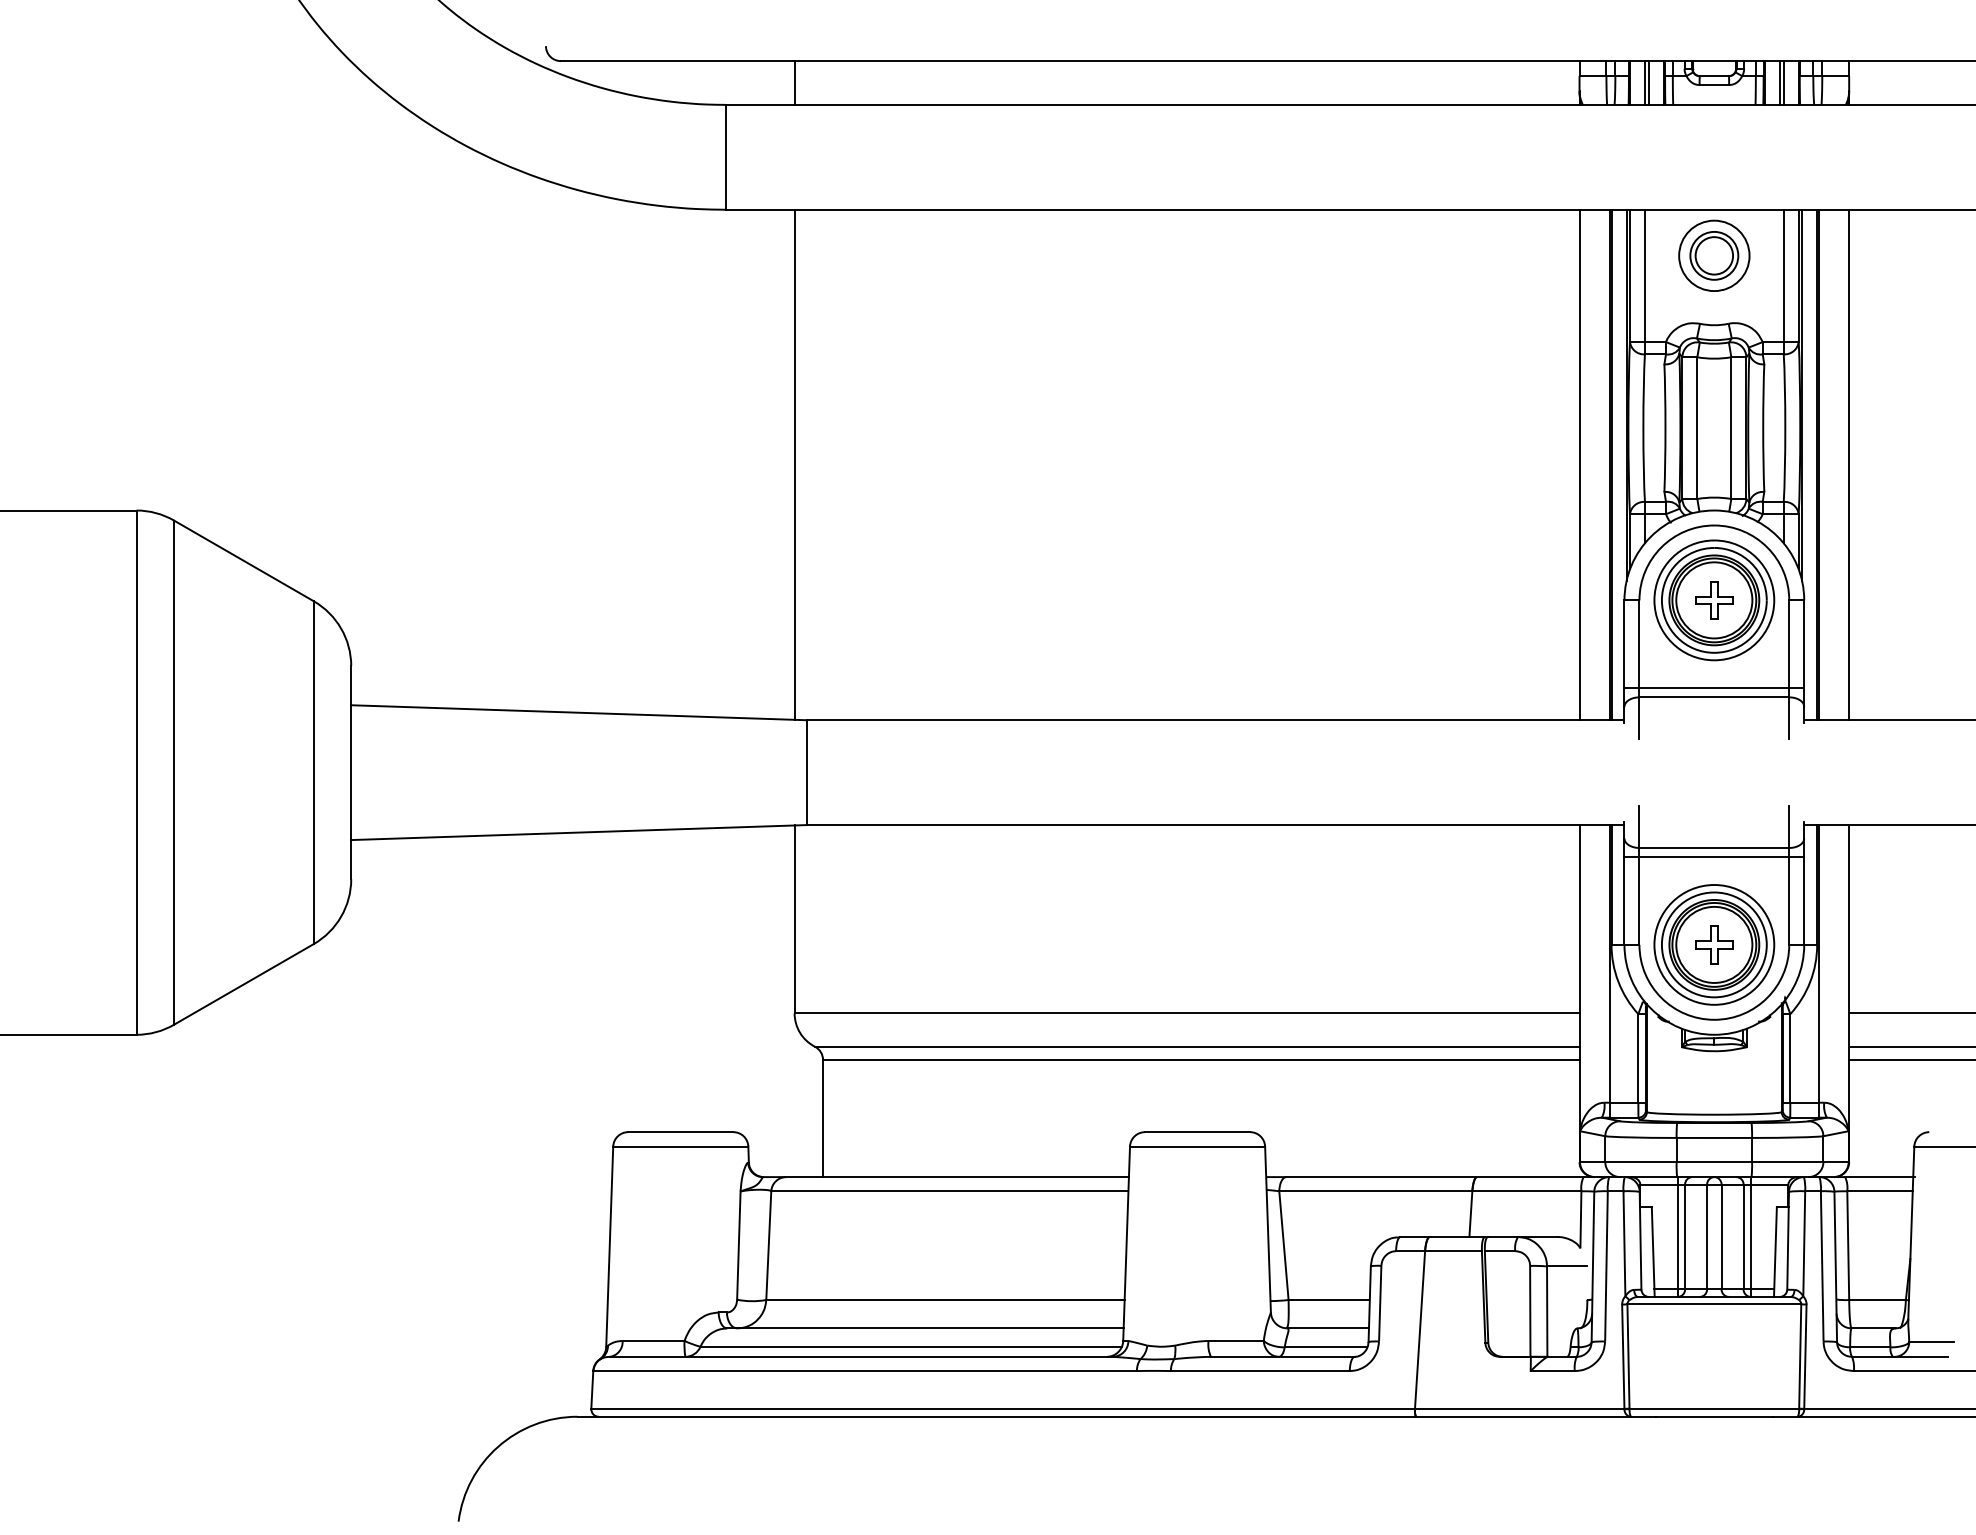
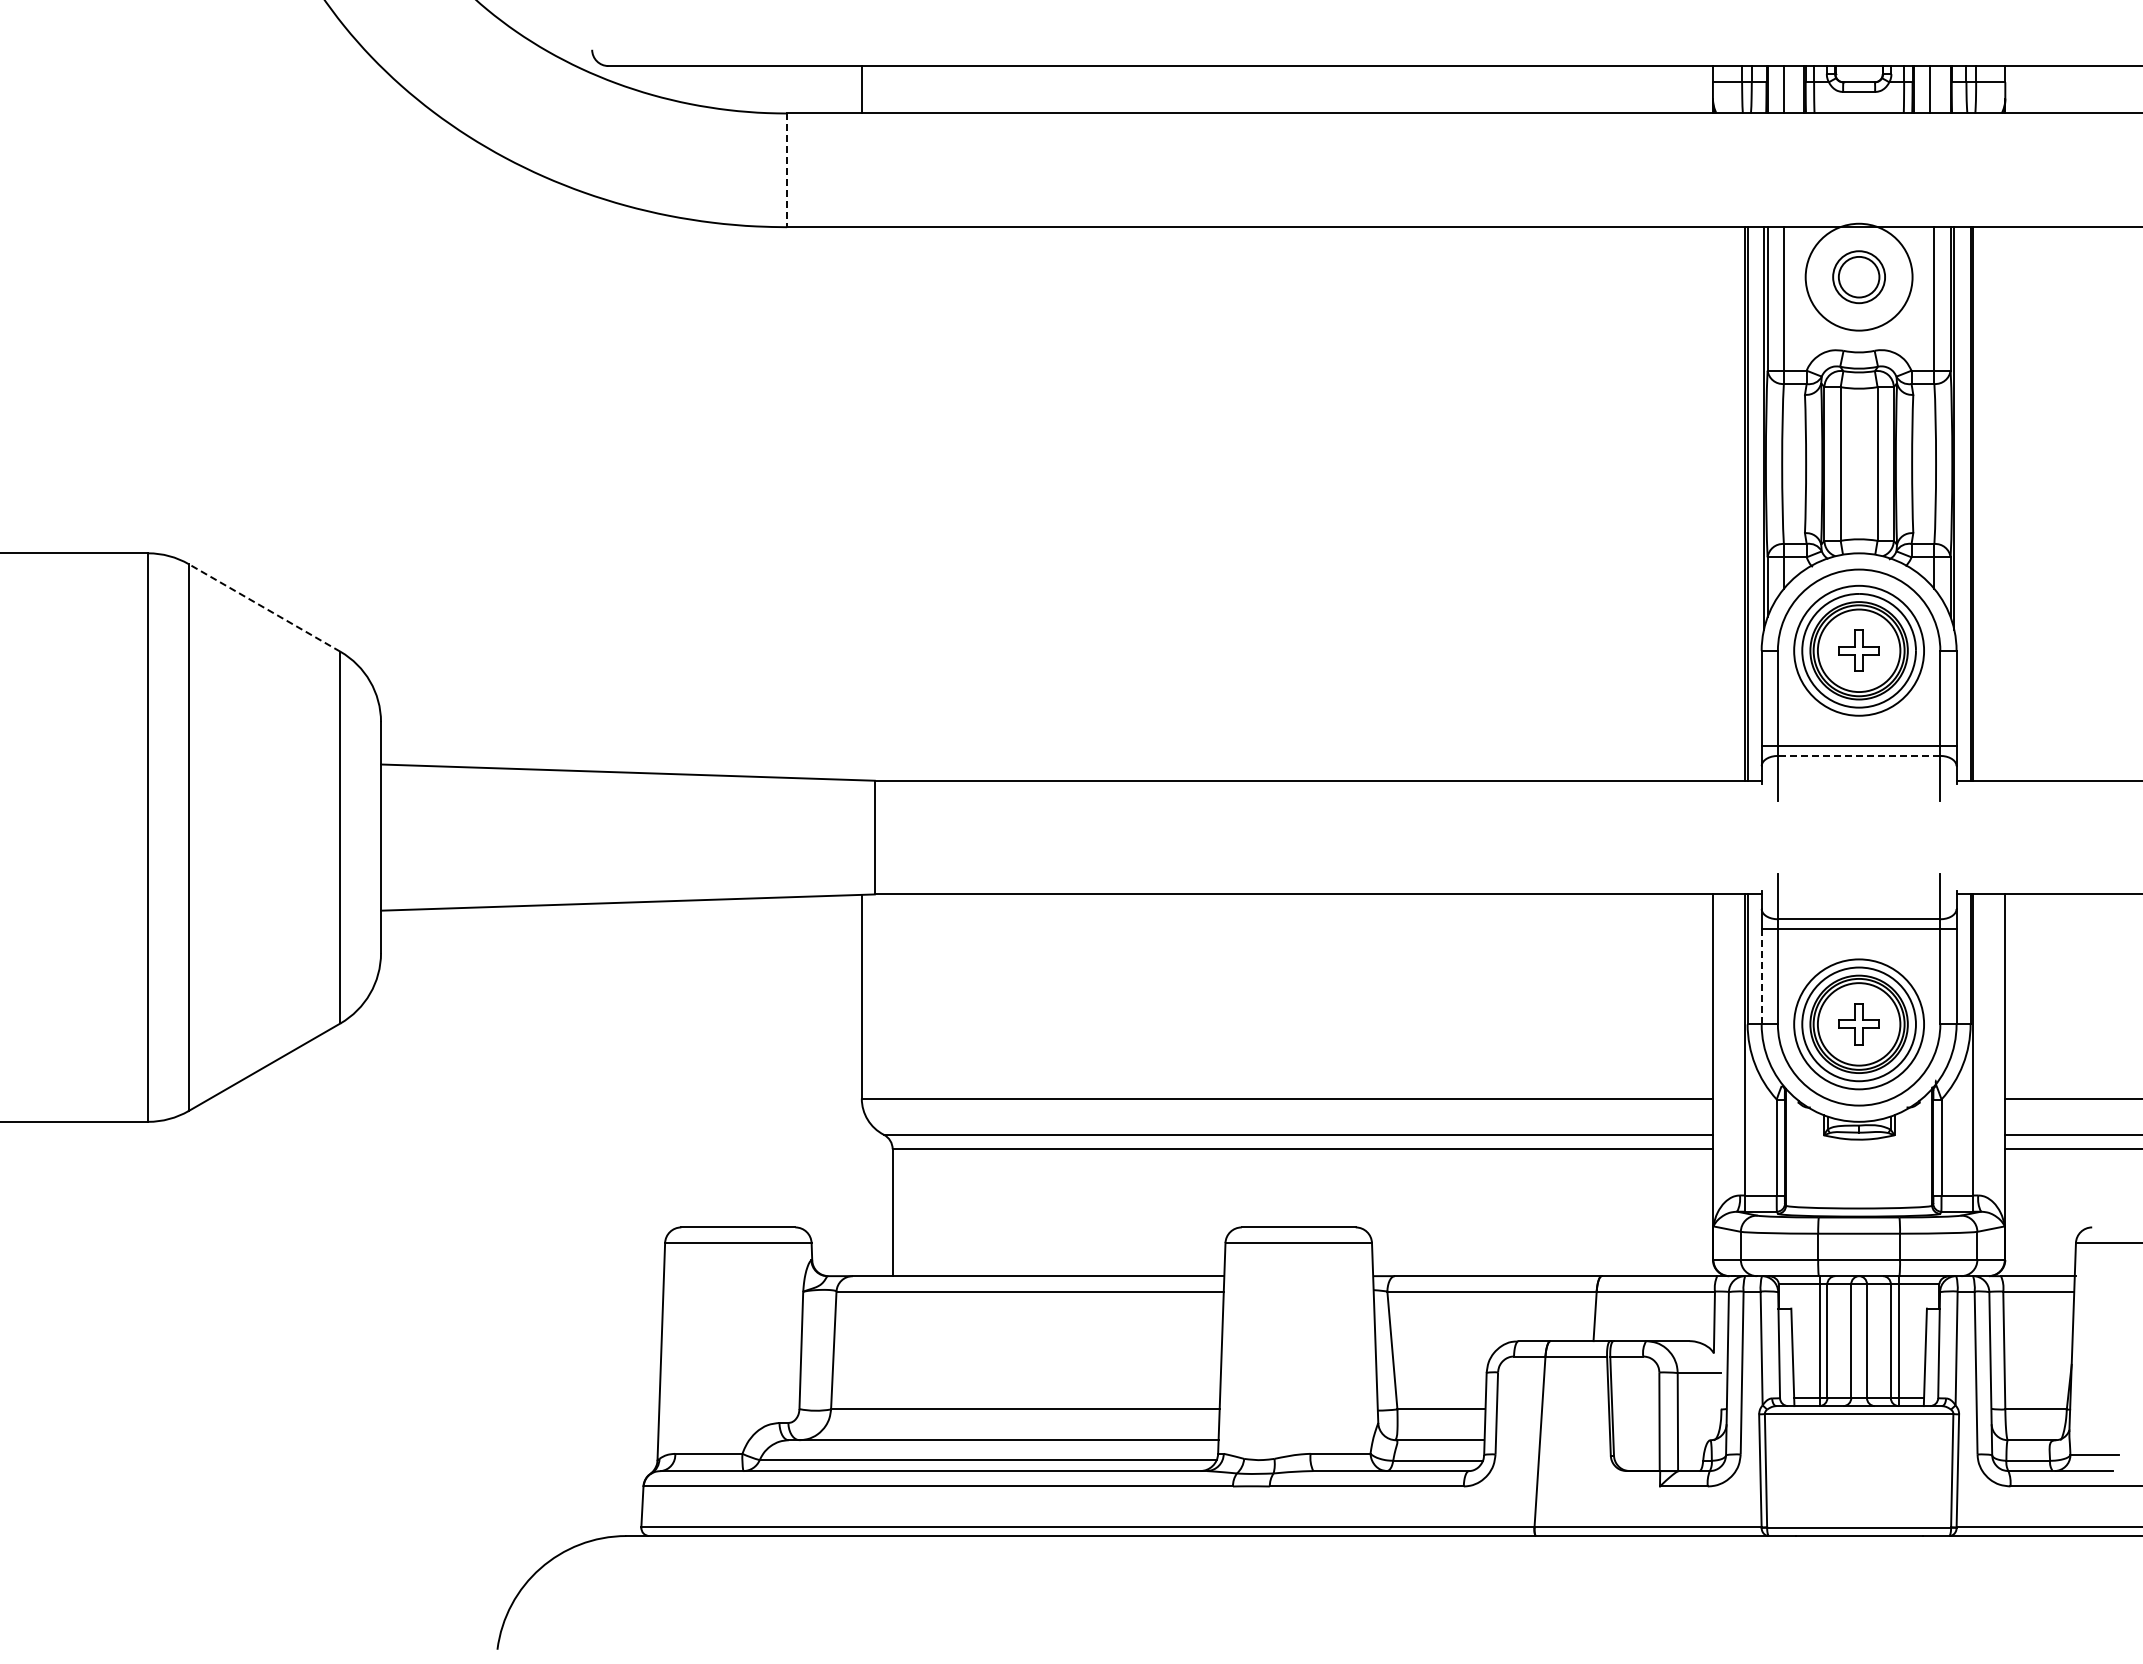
line: (1649, 82) -> (1788, 89), removed
line: (1783, 82) -> (1934, 89), removed
line: (726, 157) -> (787, 170), solid -> dashed
circle: (1713, 256) -> (1858, 277), size x1.4
line: (794, 464) -> (861, 503), removed
line: (1579, 464) -> (1712, 503), removed
line: (1849, 464) -> (2005, 503), removed
line: (243, 560) -> (264, 607), solid -> dashed
line: (1713, 696) -> (1858, 755), solid -> dashed
line: (1624, 900) -> (1761, 976), solid -> dashed

